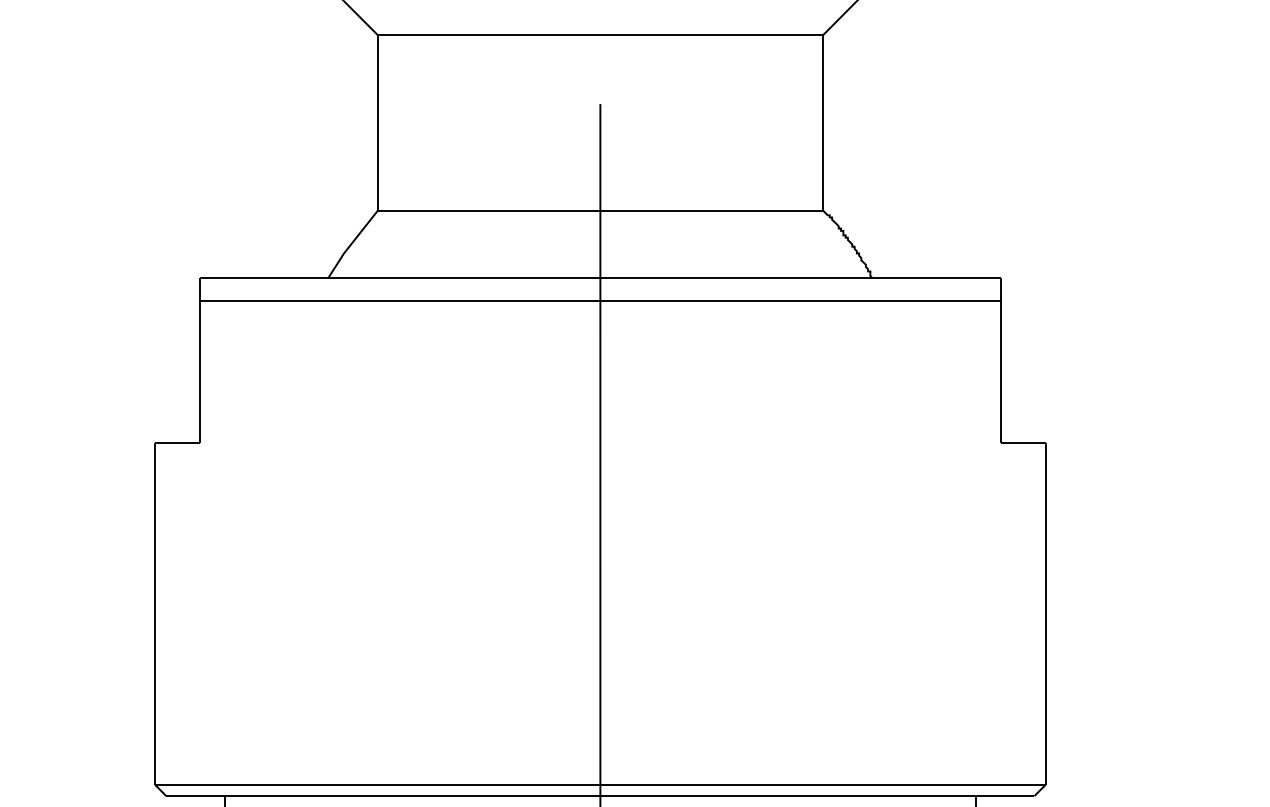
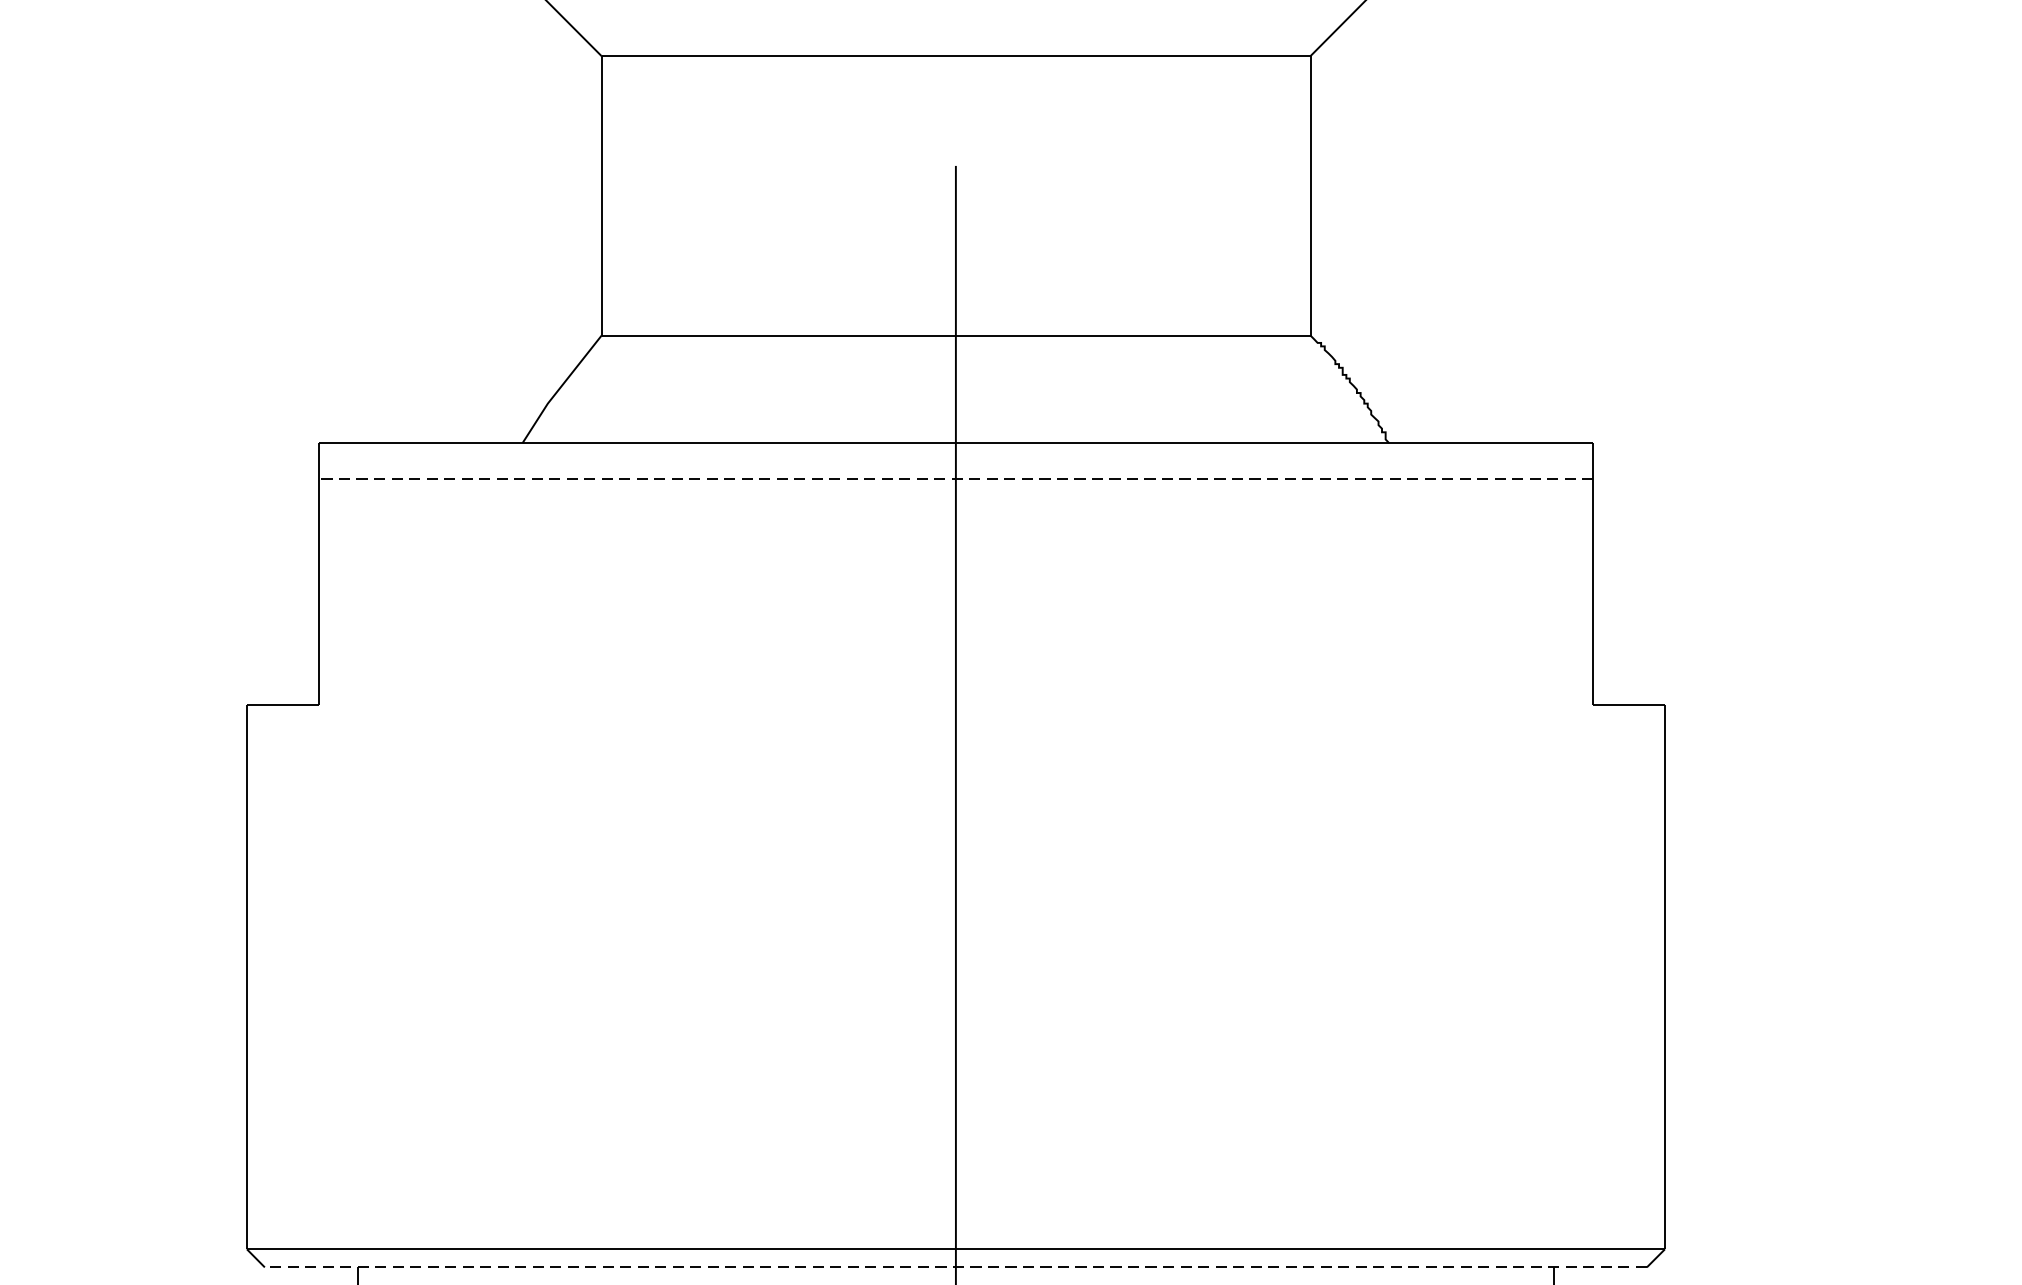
line: (599, 300) -> (954, 478), solid -> dashed
line: (599, 796) -> (954, 1268), solid -> dashed

